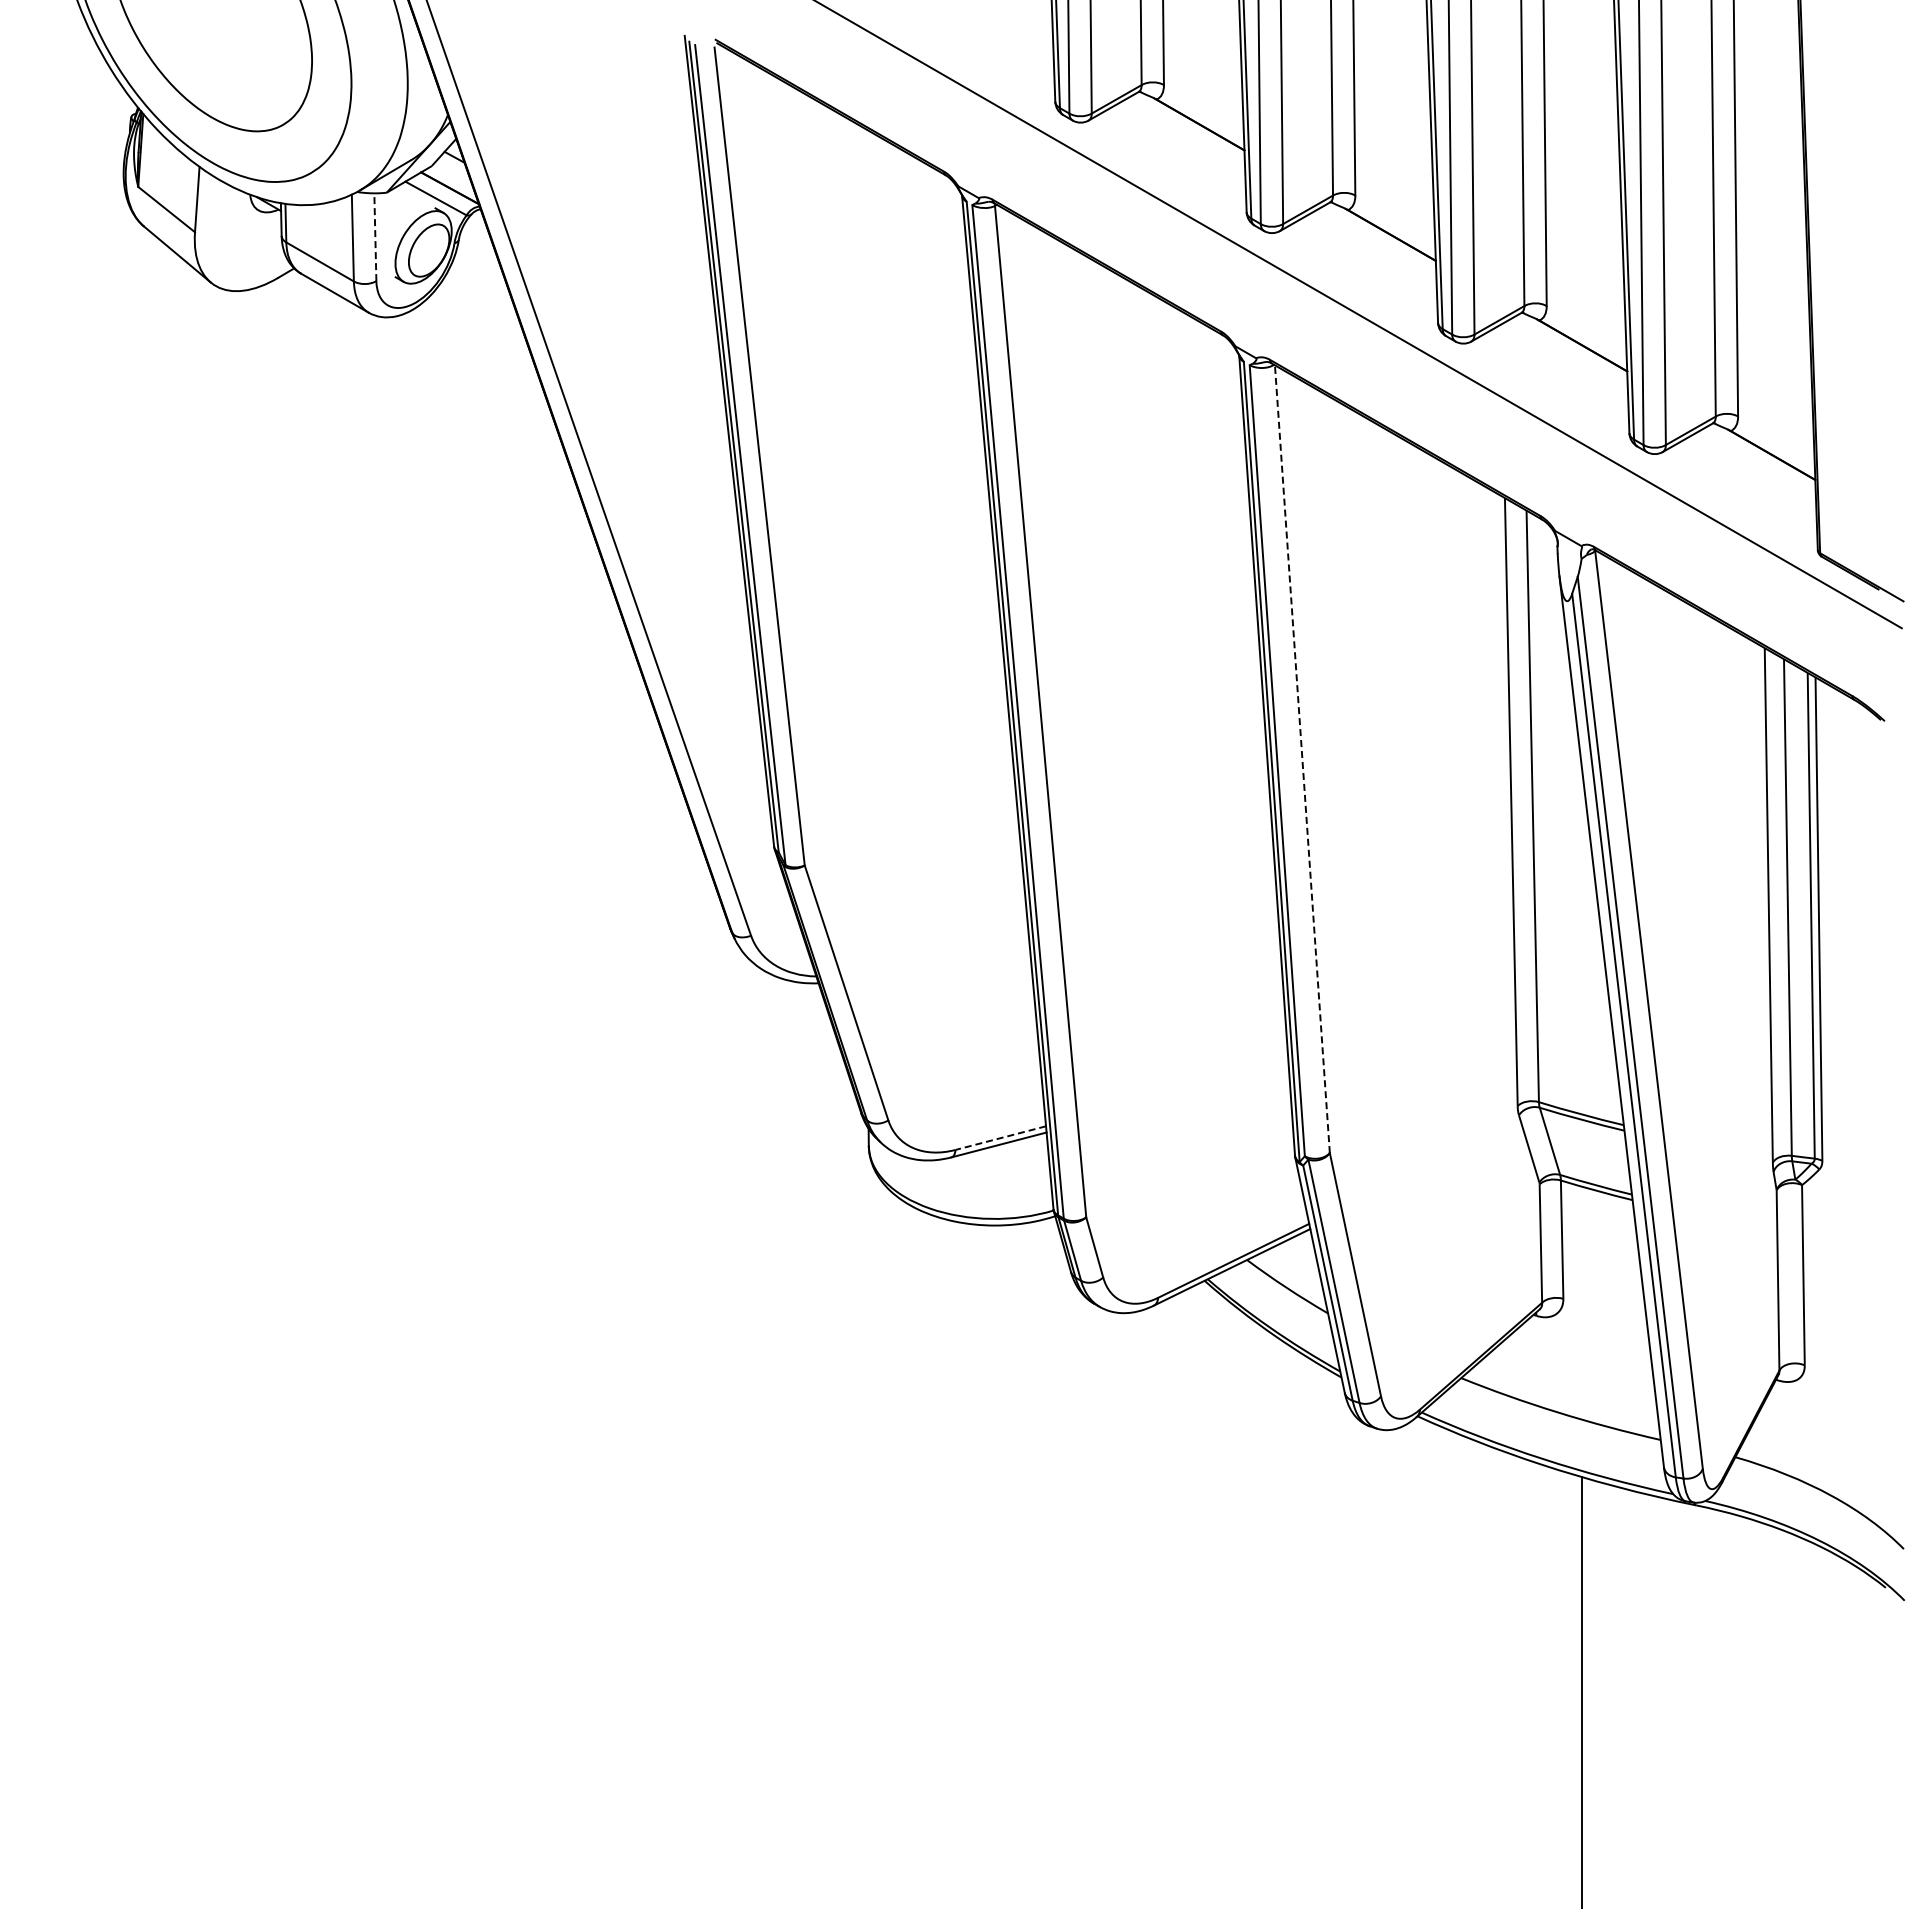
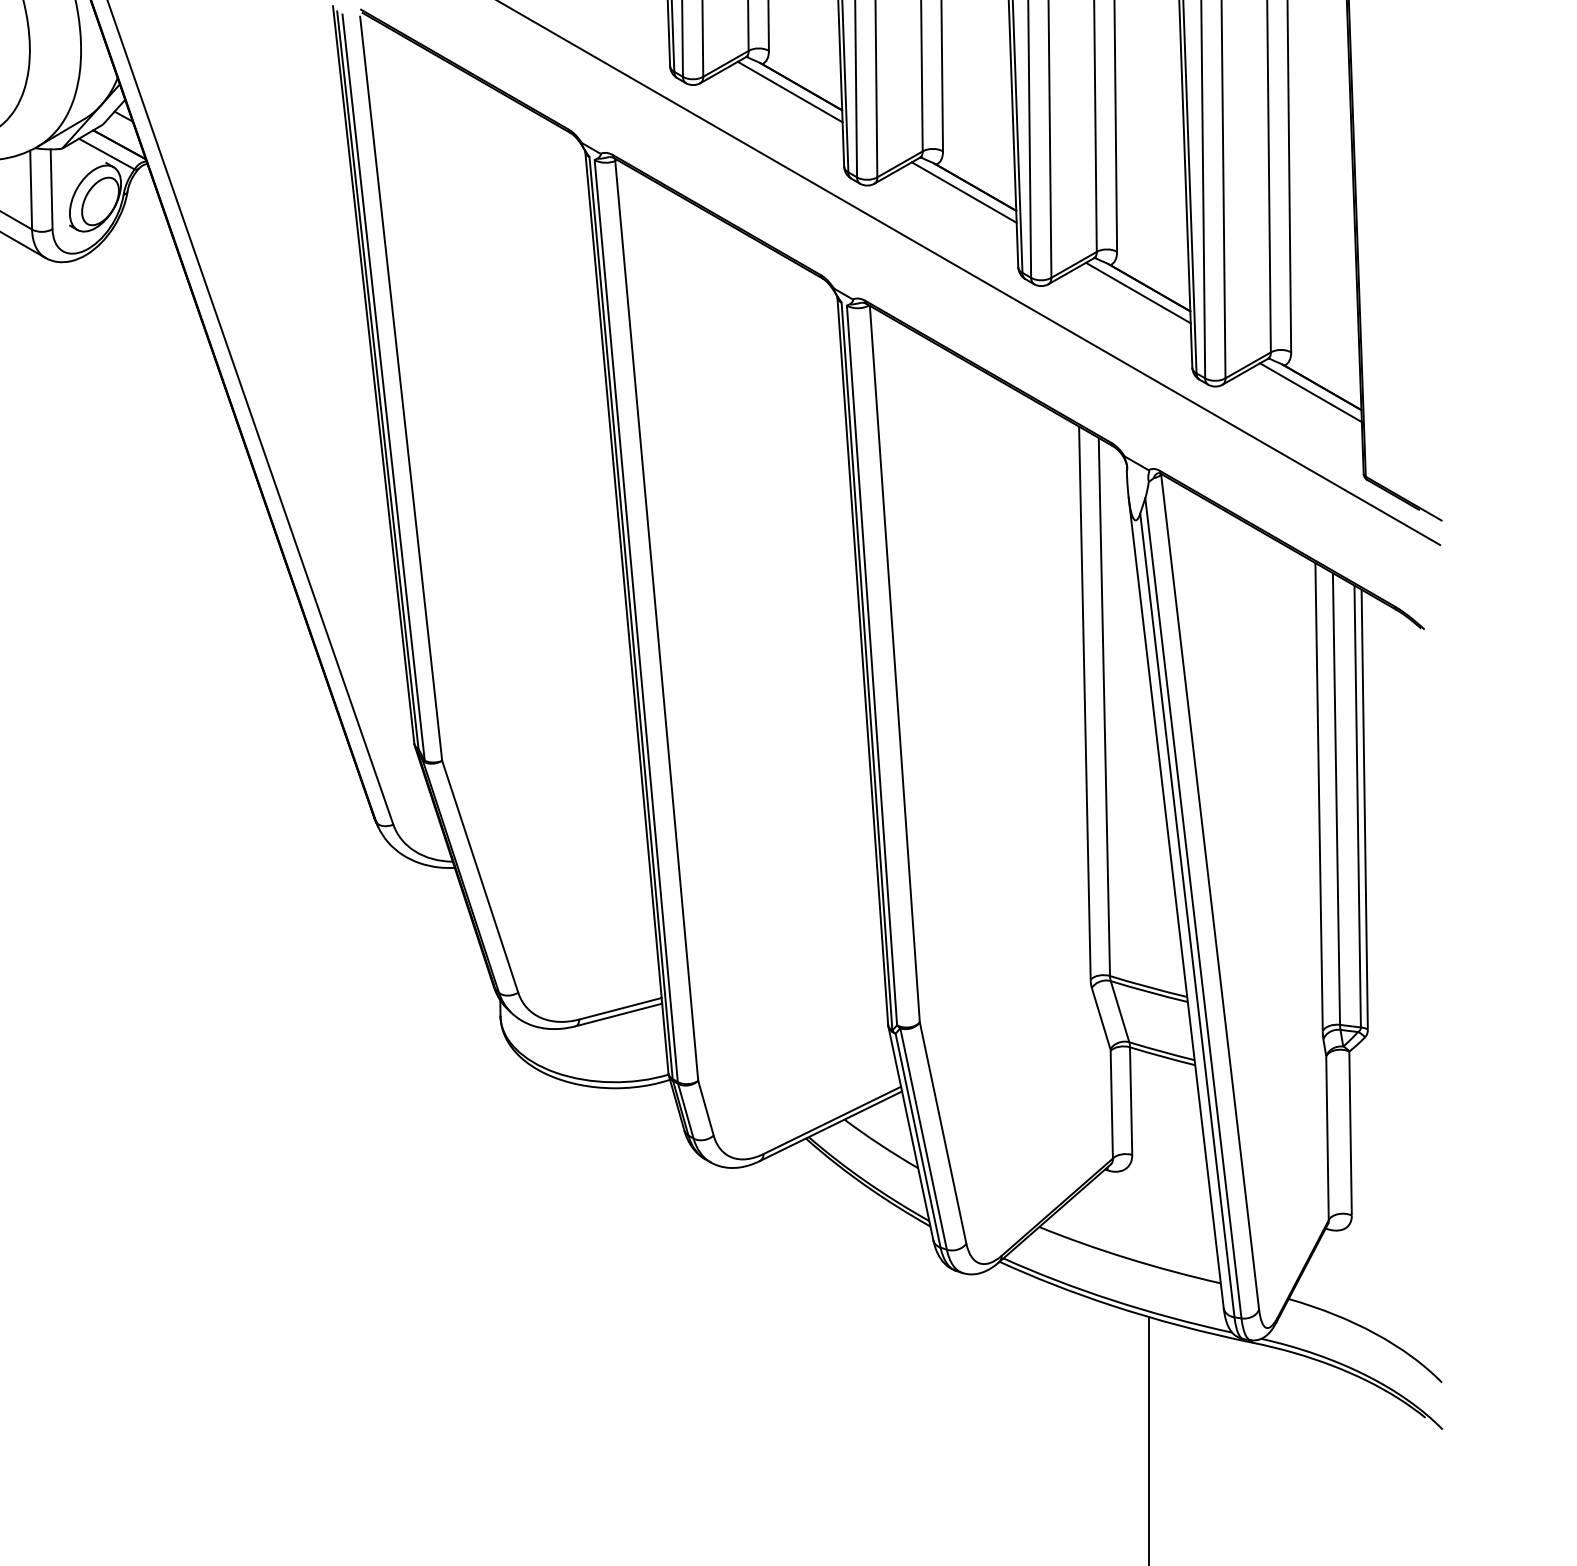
line: (1186, 130) -> (789, 92), added
line: (375, 237) -> (51, 189), dashed -> solid
line: (1378, 240) -> (964, 192), added
line: (1569, 351) -> (1137, 293), added
line: (1759, 460) -> (1310, 392), added
line: (1302, 759) -> (894, 664), dashed -> solid
line: (1000, 1138) -> (620, 1009), dashed -> solid

